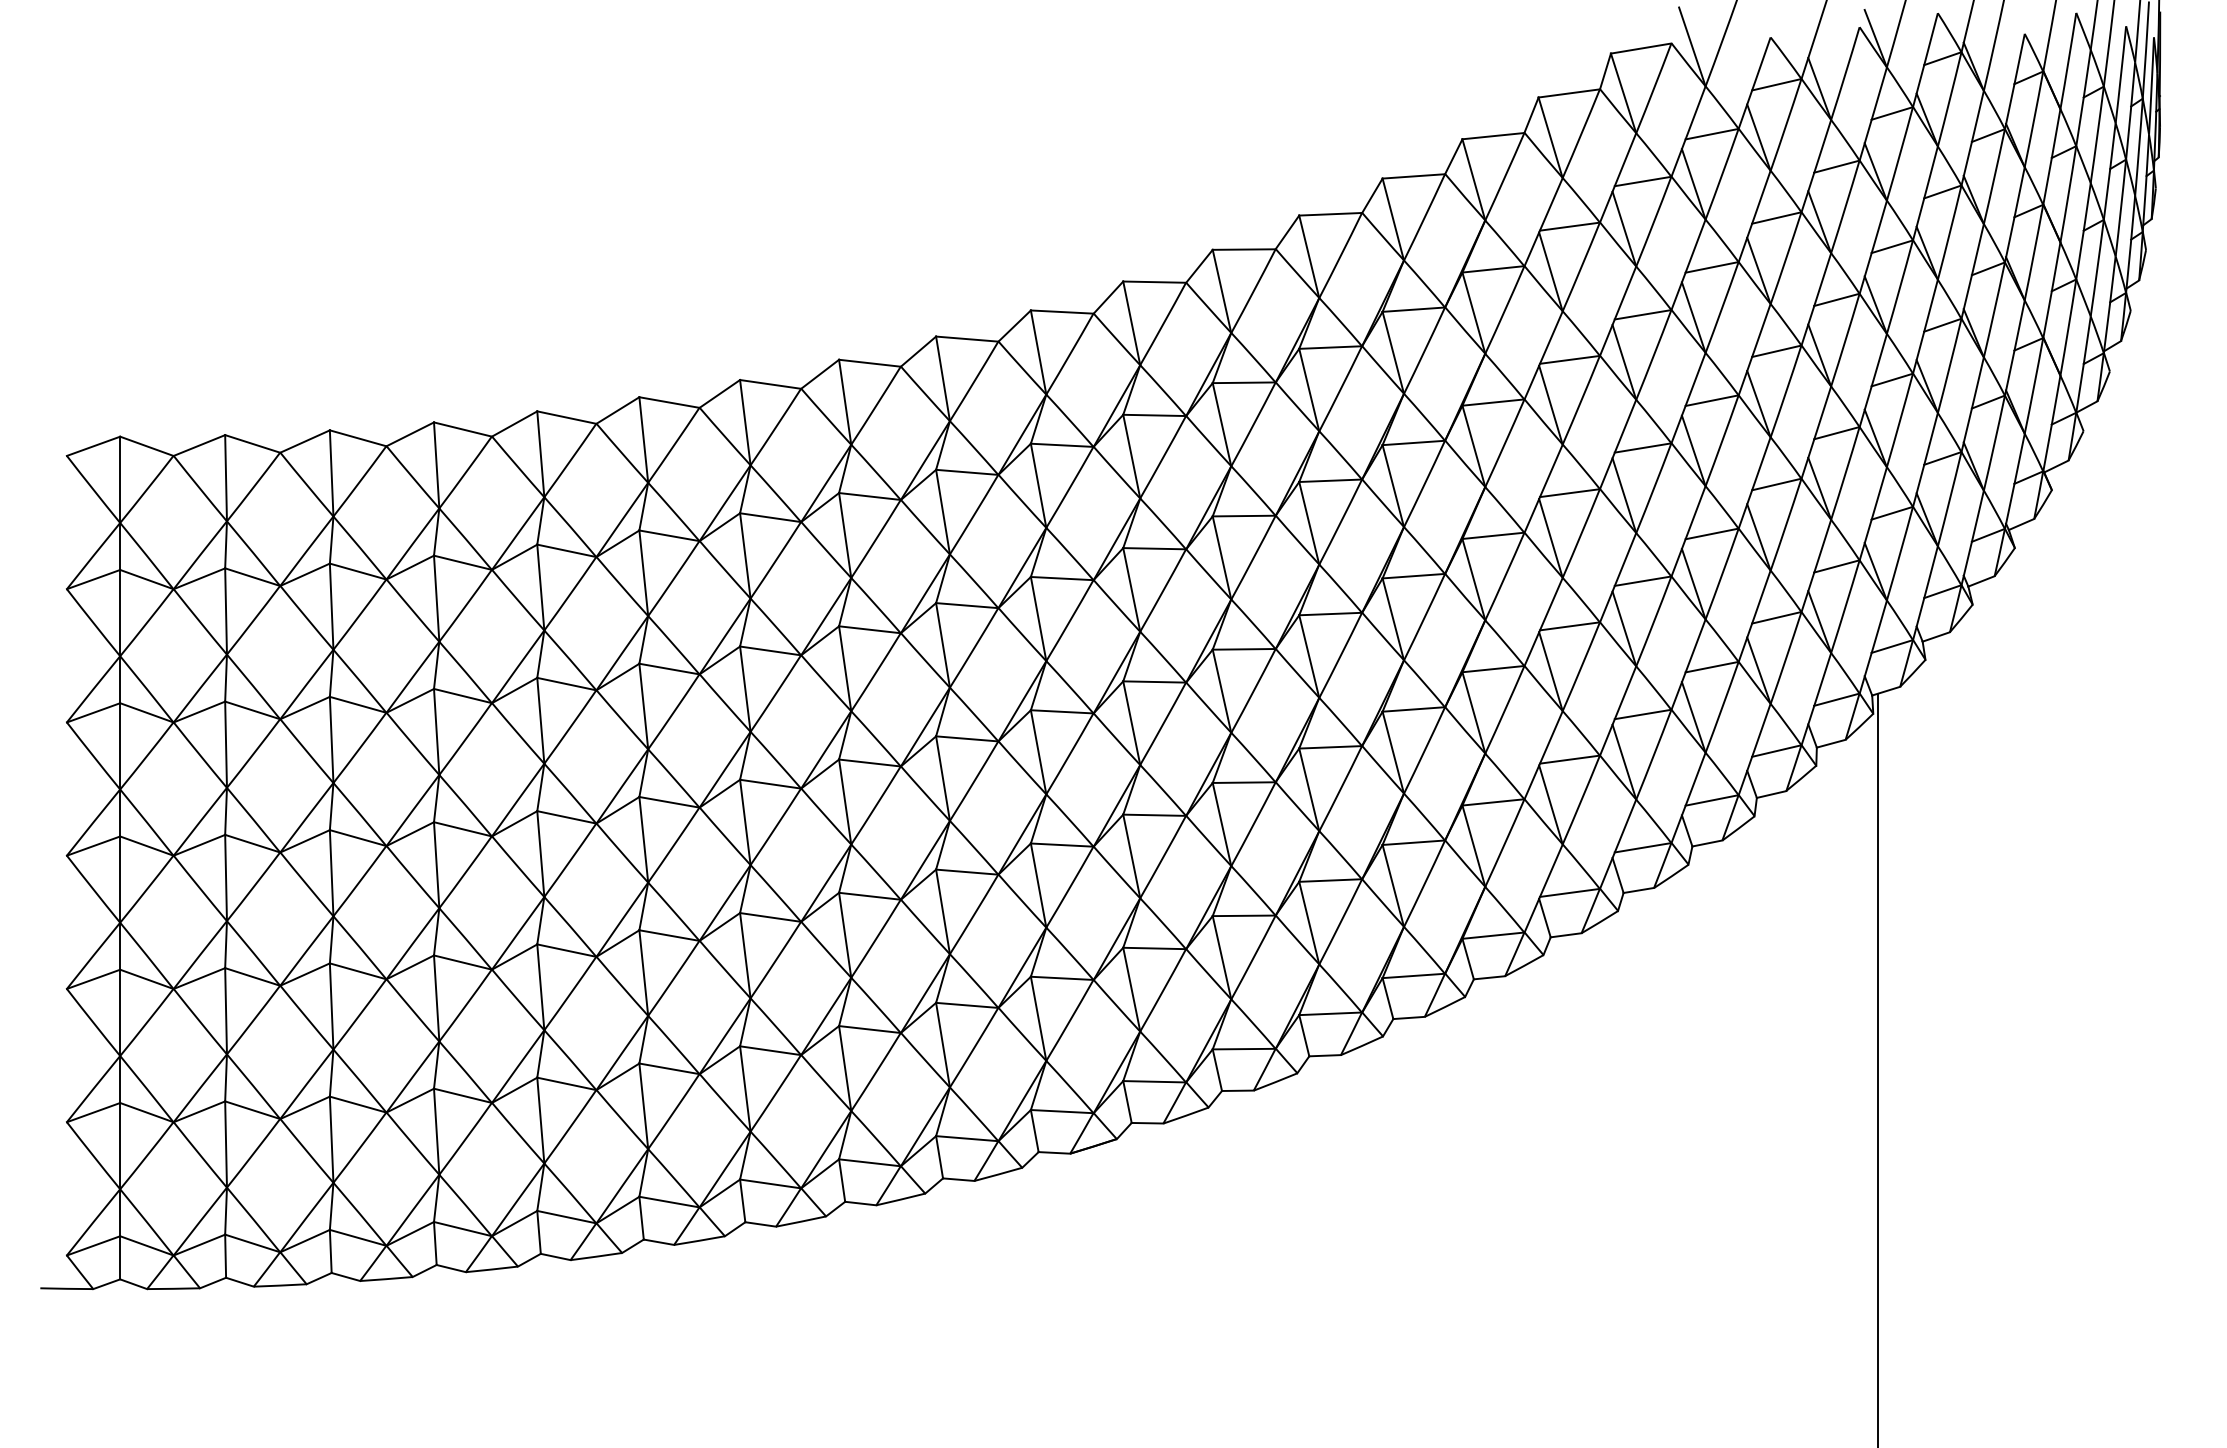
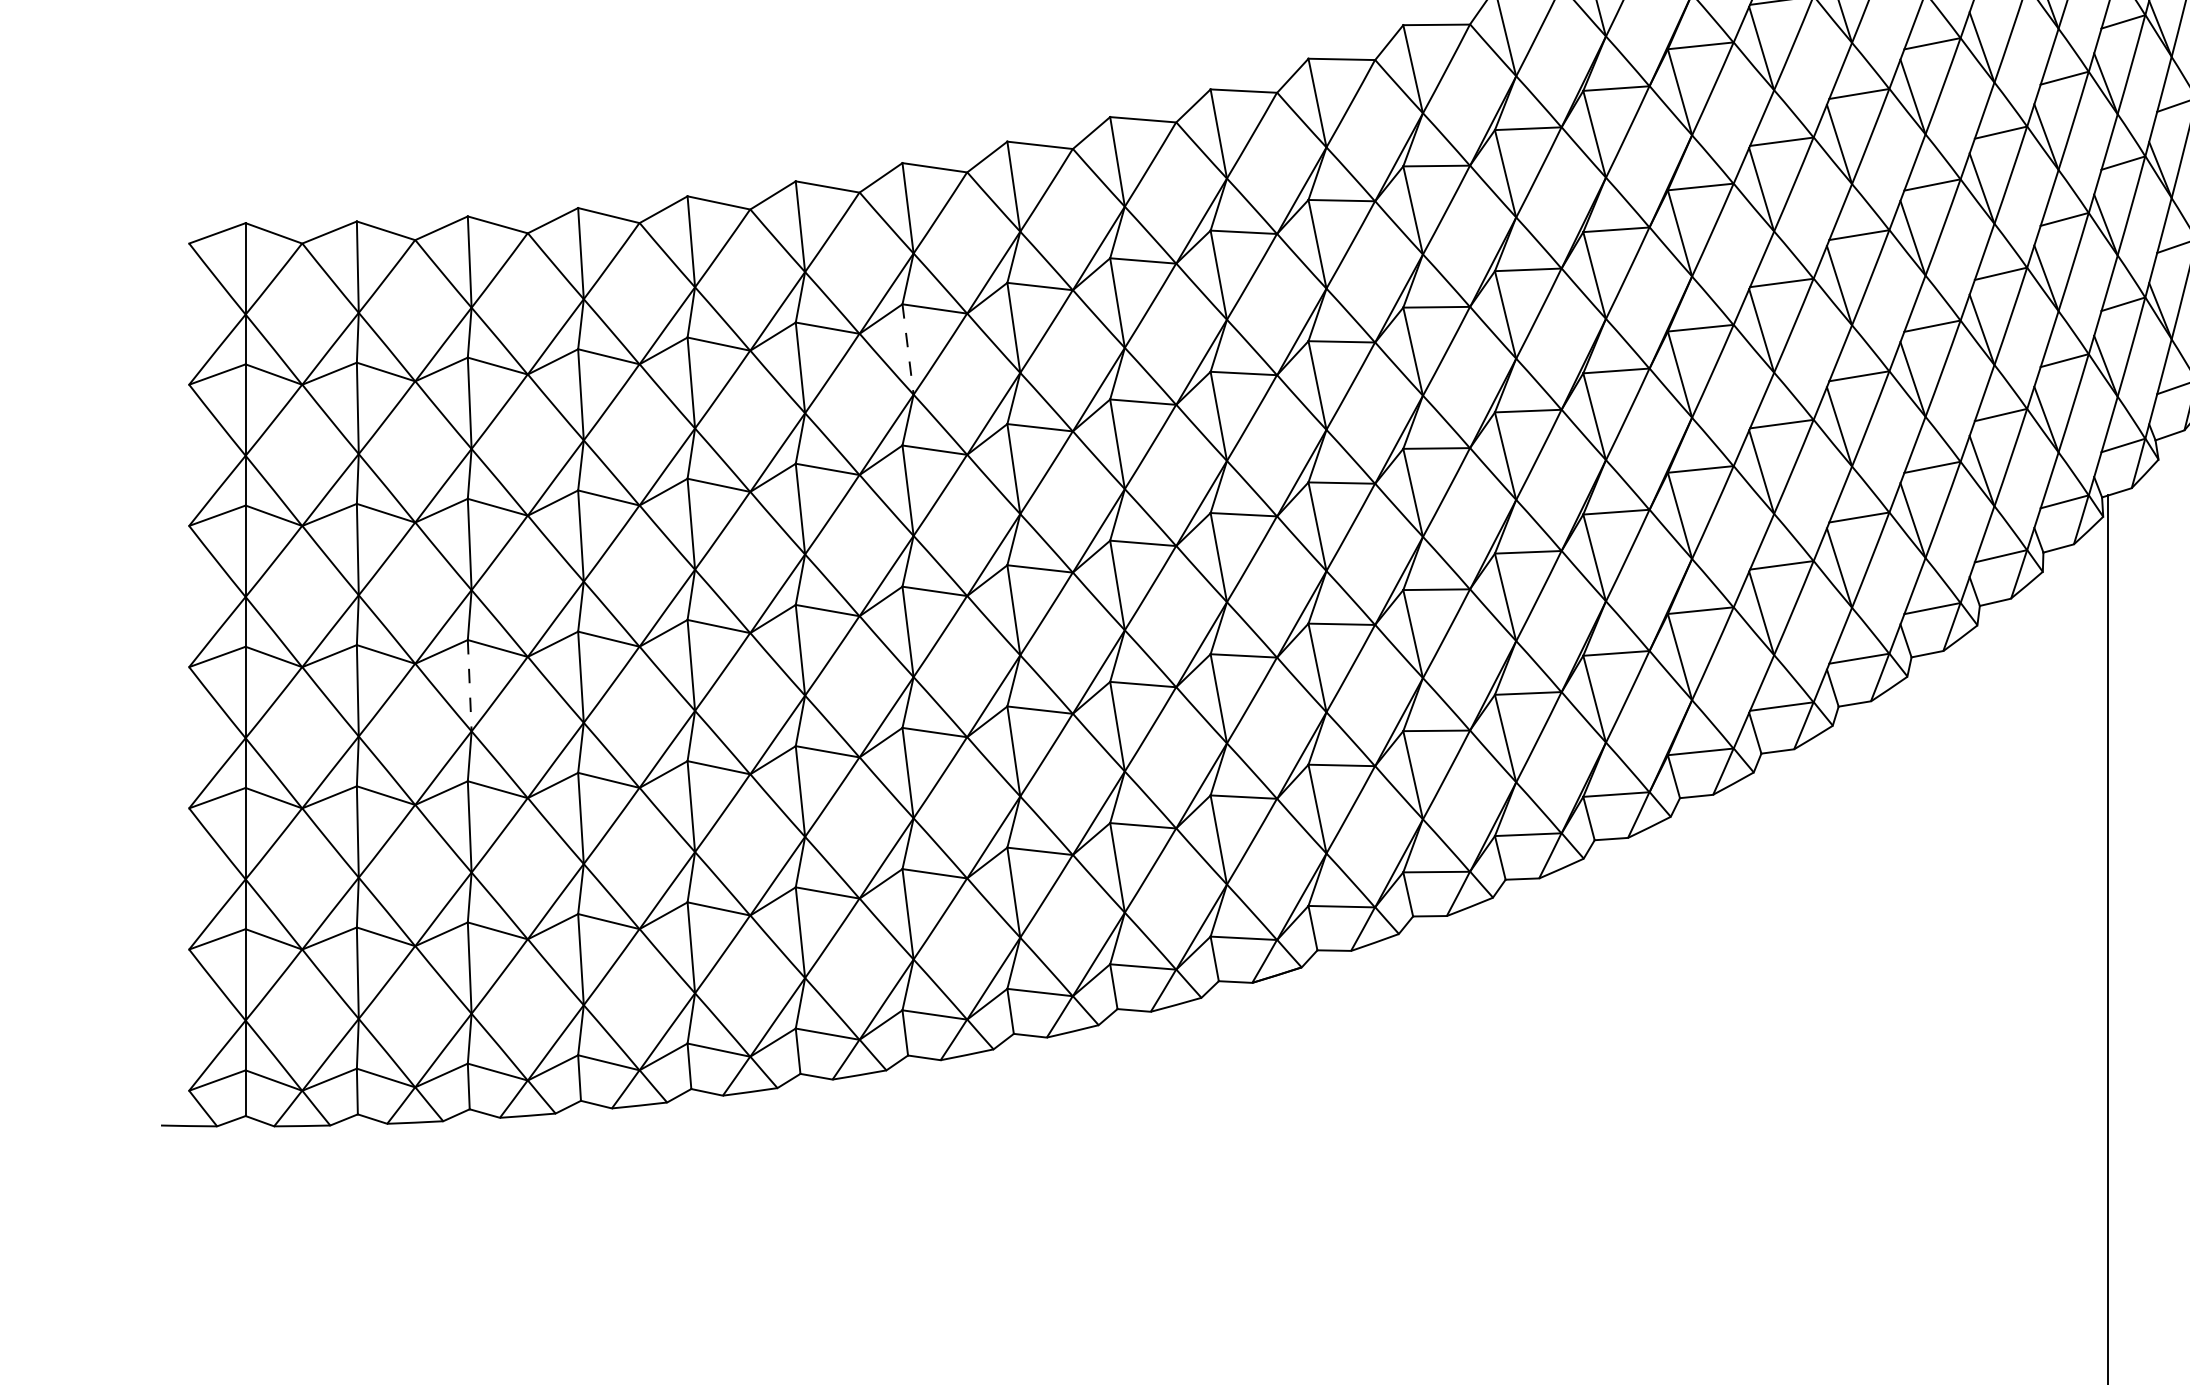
line: (745, 555) -> (908, 349), solid -> dashed
line: (331, 873) -> (469, 686), solid -> dashed

